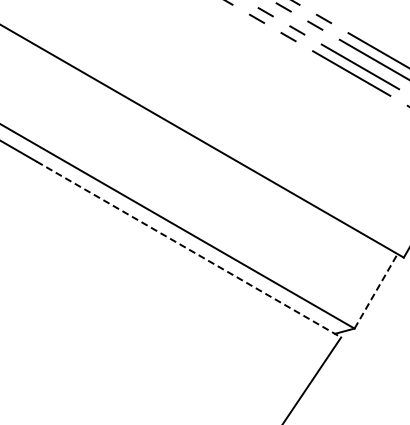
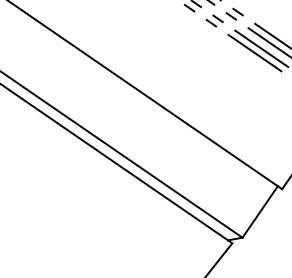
line: (188, 249) -> (126, 171), dashed -> solid
line: (376, 290) -> (260, 211), dashed -> solid

